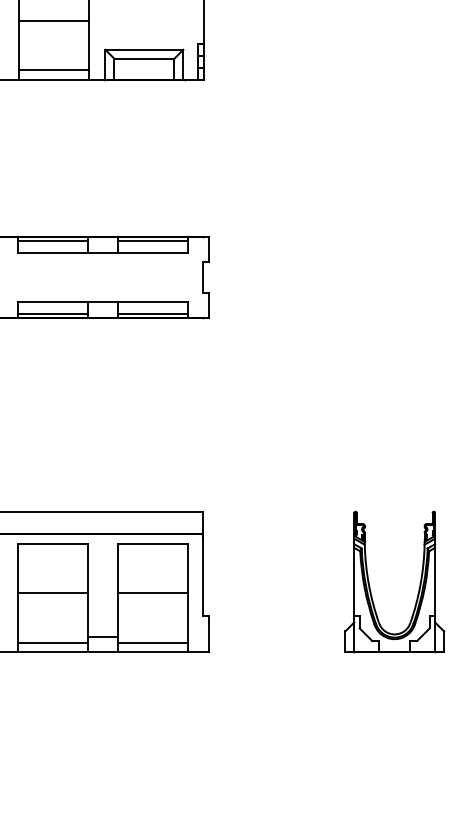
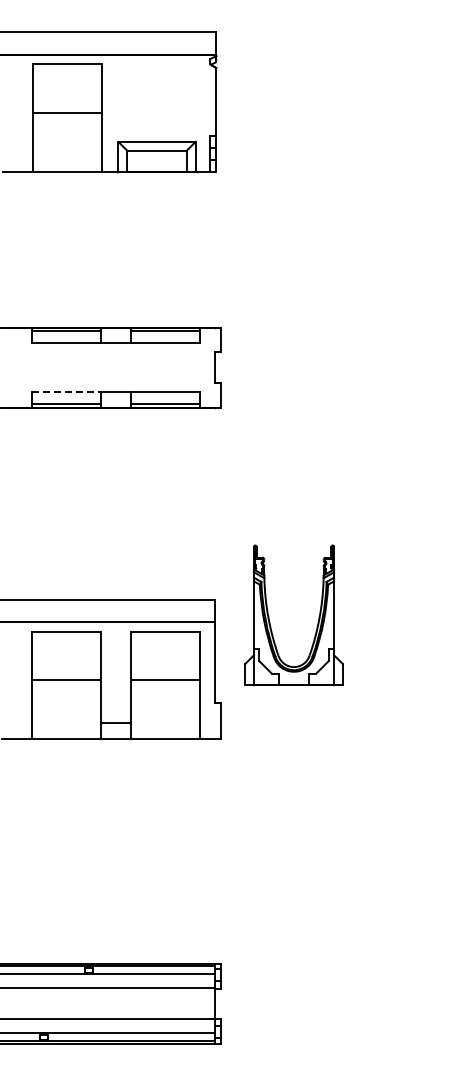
line: (54, 69) -> (67, 161), removed
line: (53, 302) -> (66, 392), solid -> dashed
part: (369, 583) -> (269, 616), moved
line: (53, 642) -> (66, 729), removed
line: (152, 642) -> (165, 729), removed

